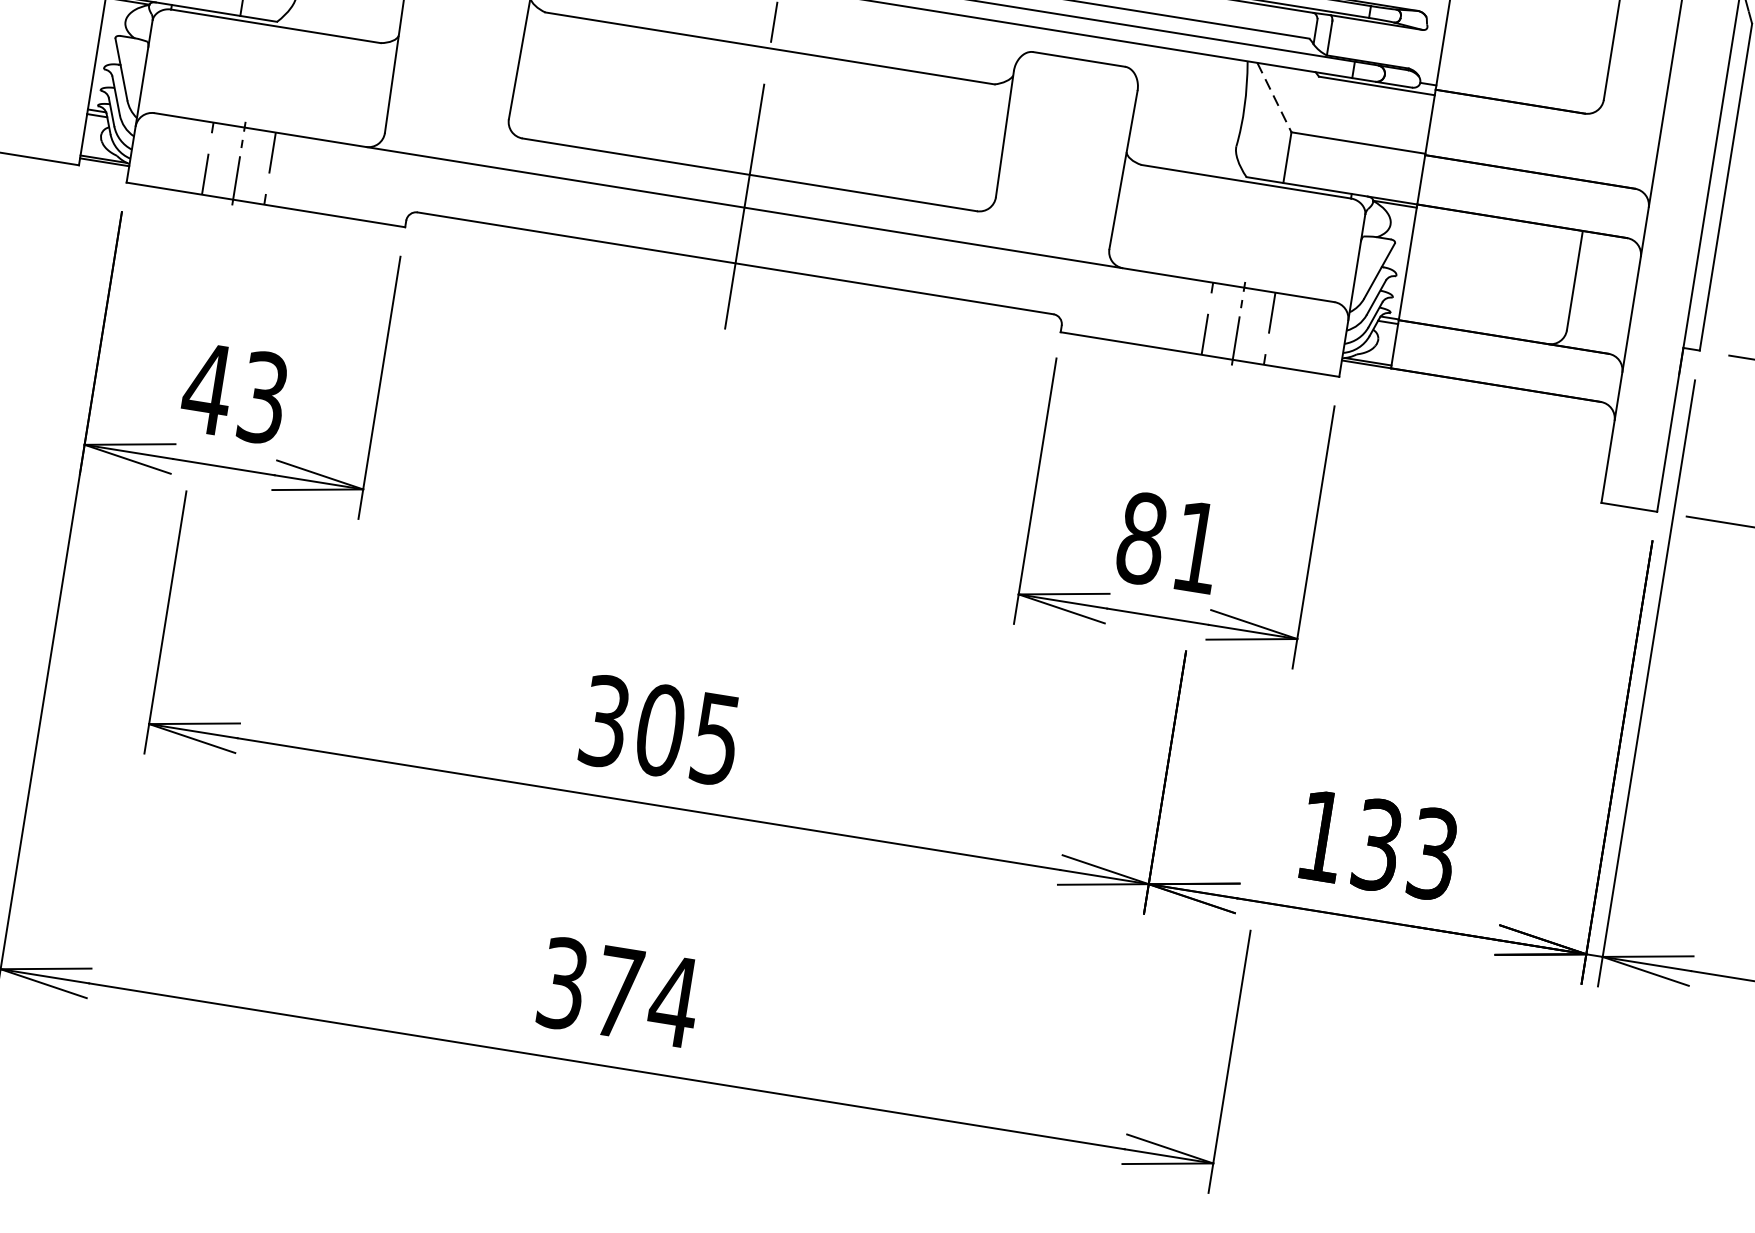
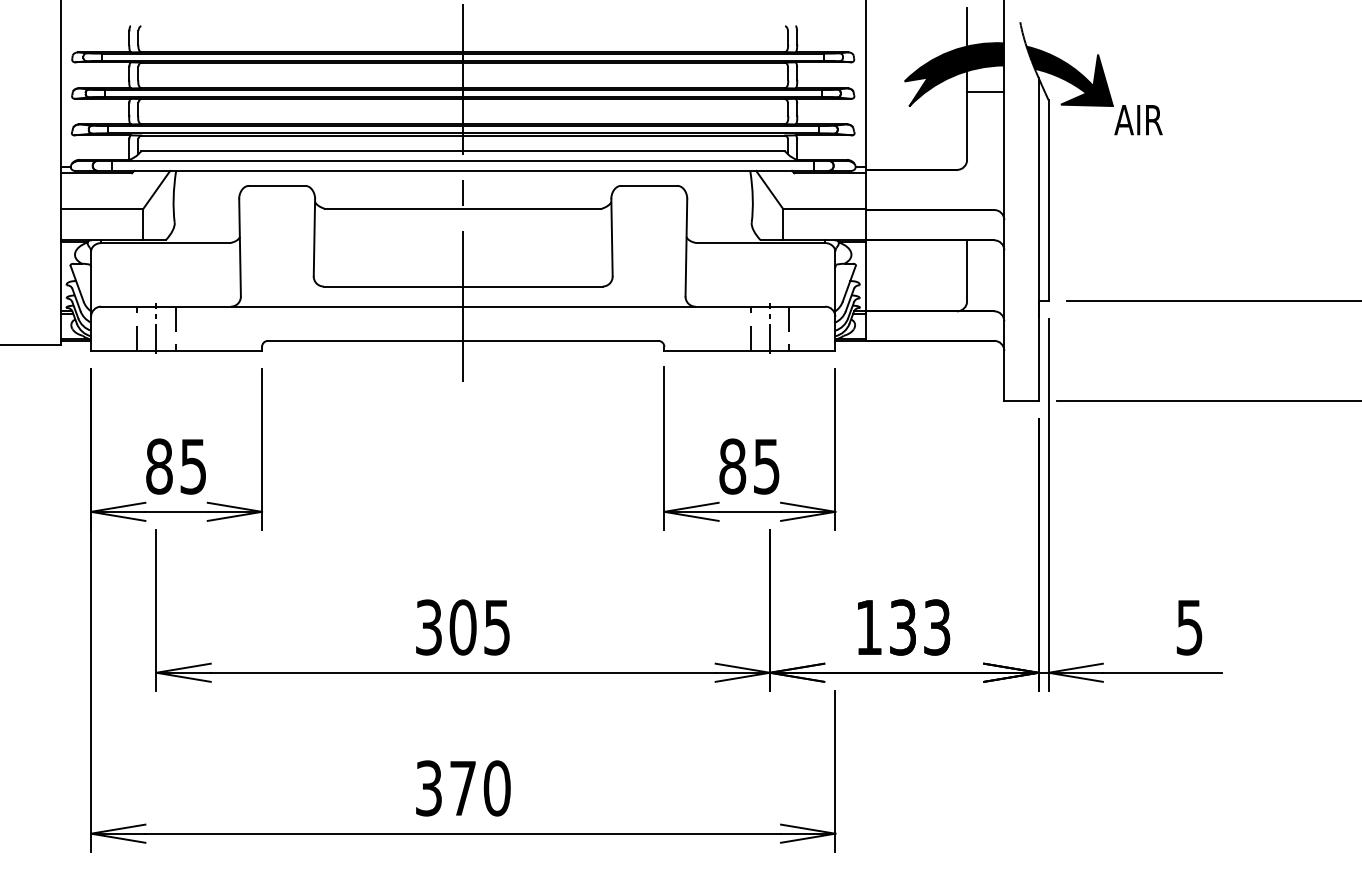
line: (1275, 98) -> (770, 190), dashed -> solid
text: (234, 392) -> (175, 466), 43 -> 85
text: (1196, 547) -> (766, 466), 81 -> 85
text: (672, 1001) -> (496, 788), 374 -> 370

